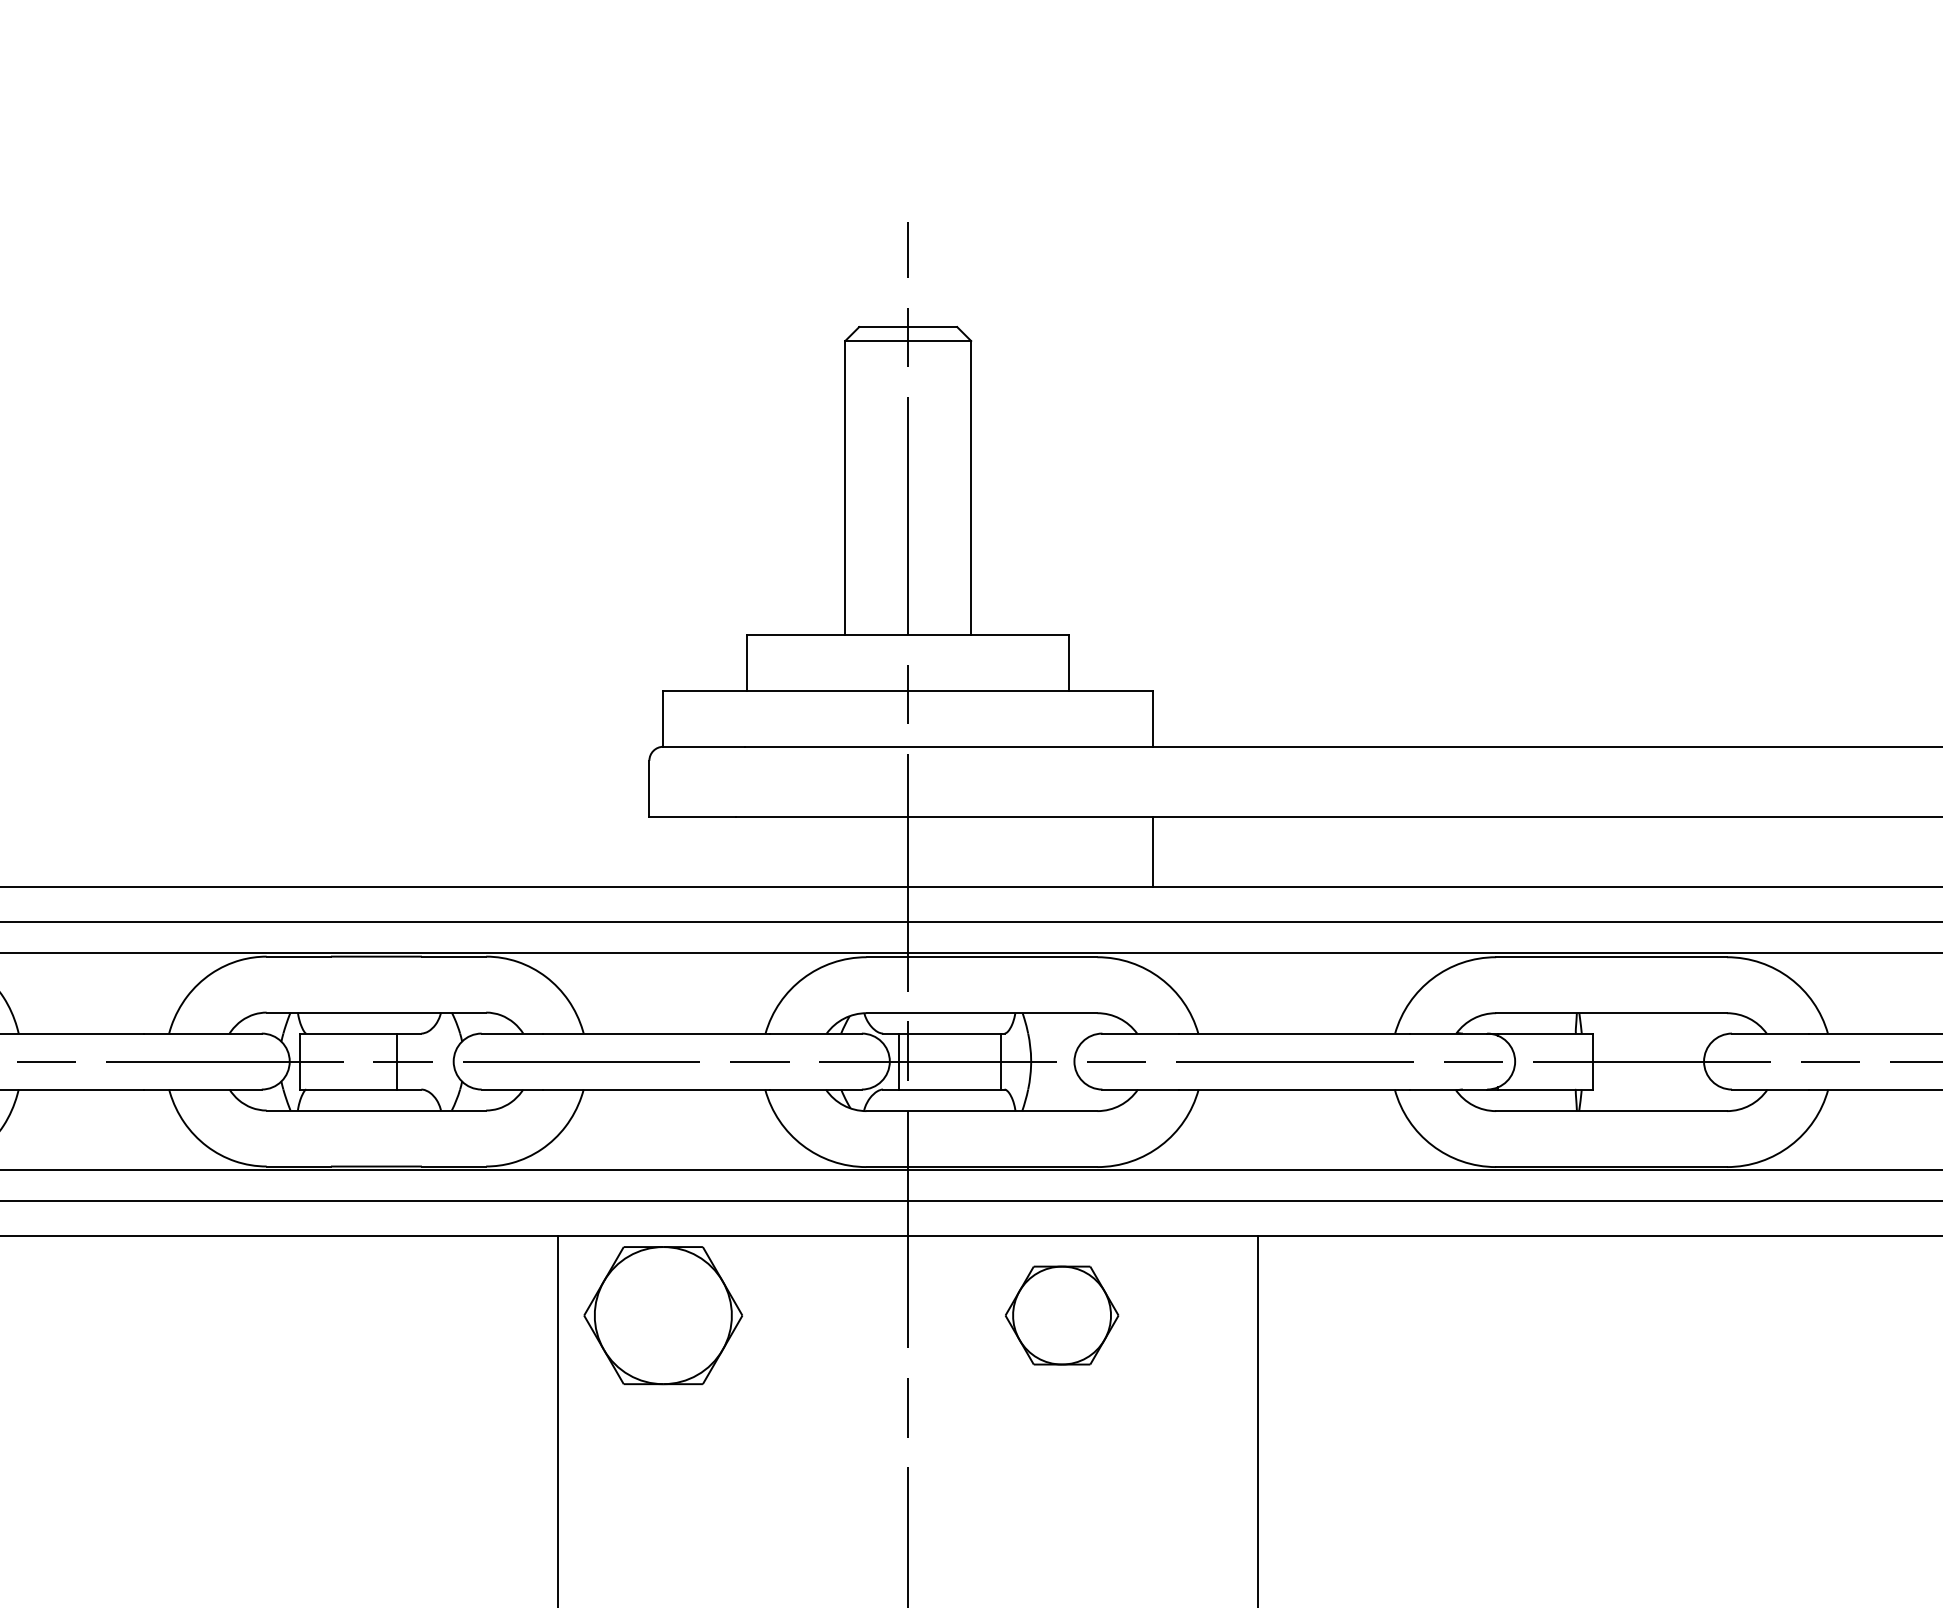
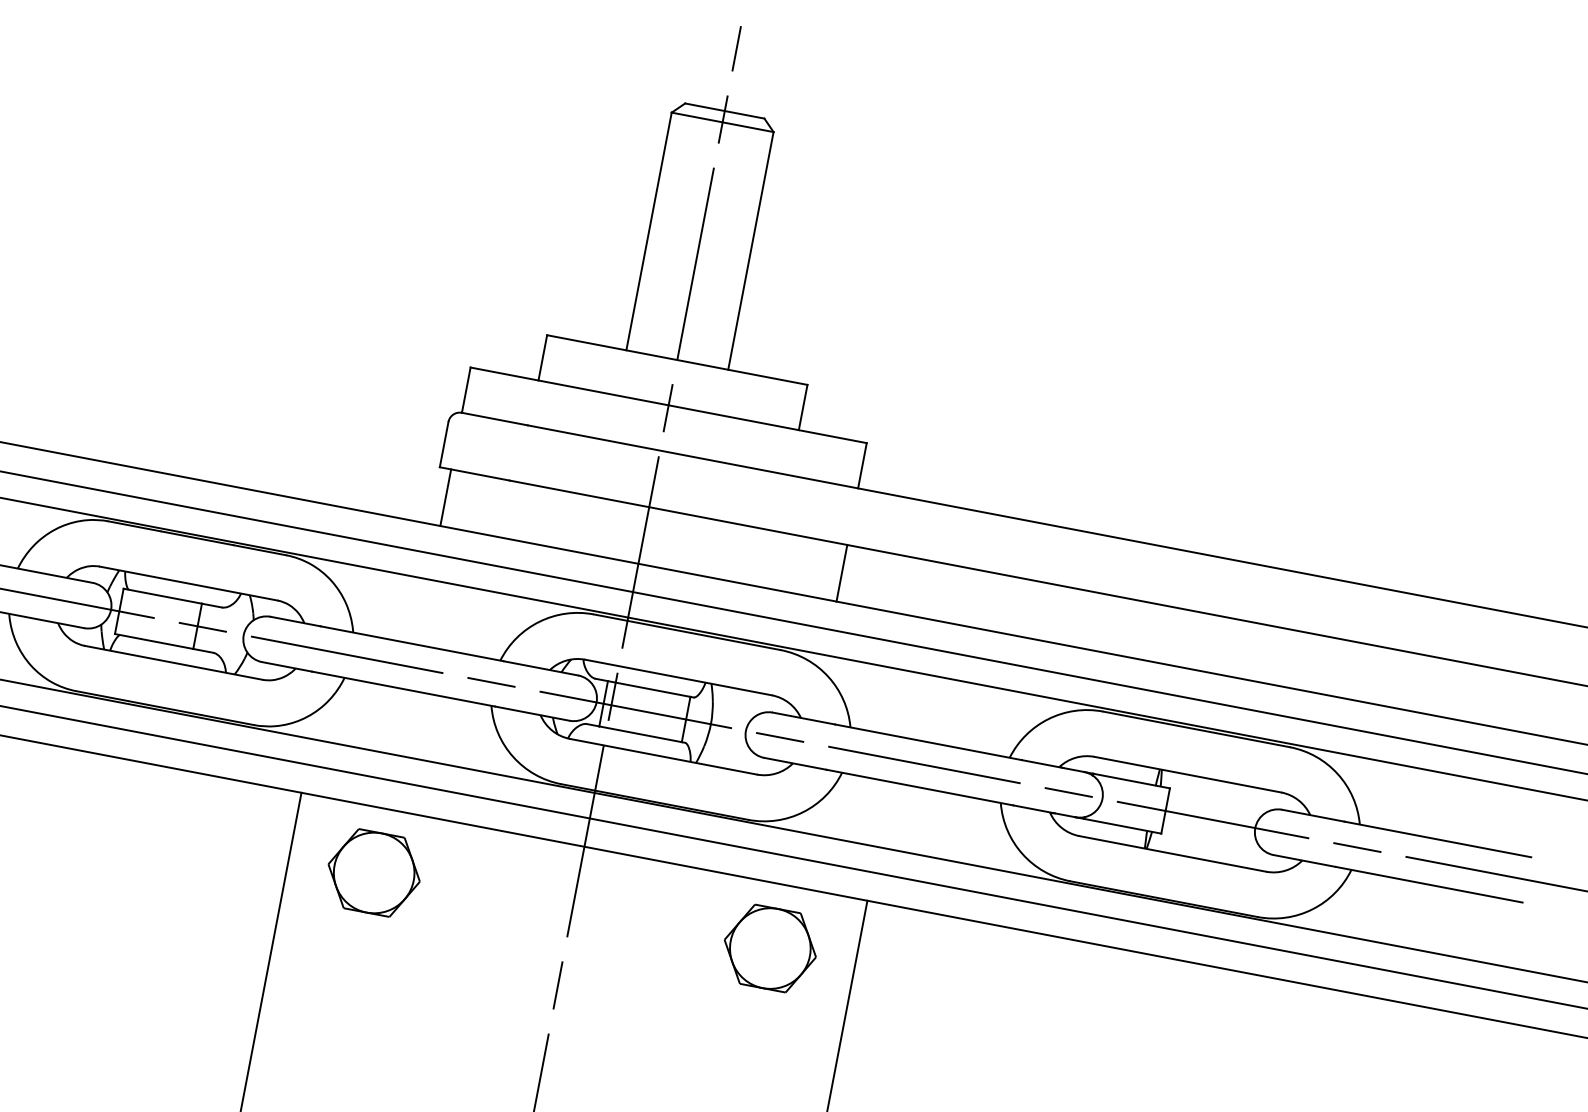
line: (663, 851) -> (445, 497), added
part: (663, 1315) -> (374, 872), size x0.71
part: (1062, 1315) -> (770, 948), moved

